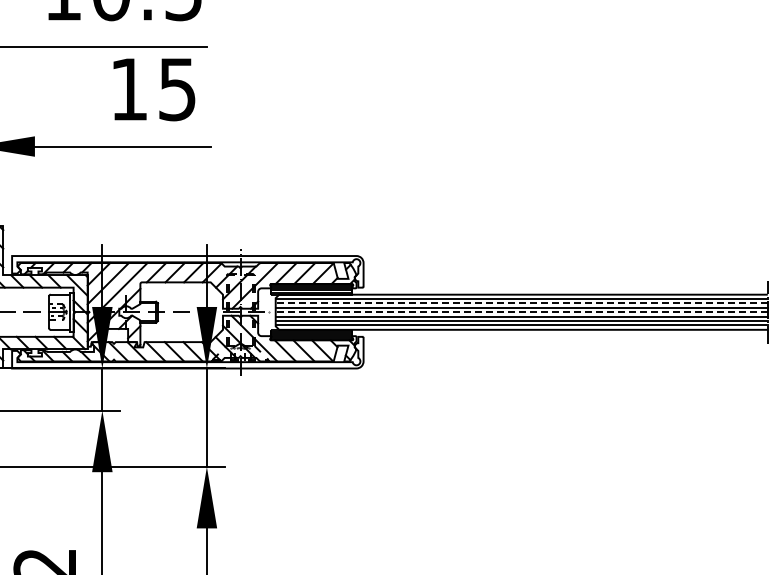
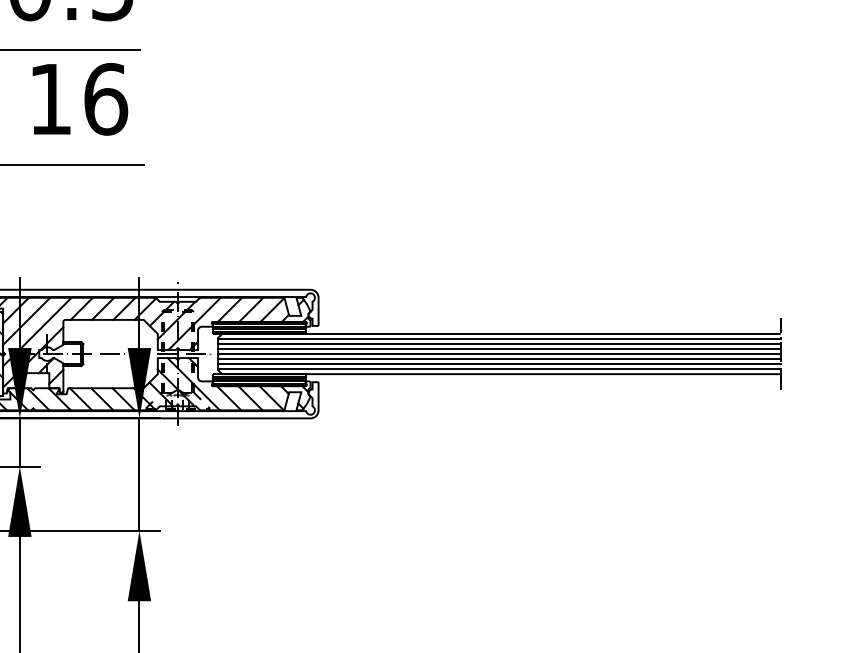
text: (177, 89) -> (105, 99), 15 -> 16
line: (521, 303) -> (499, 344), dashed -> solid
line: (521, 312) -> (499, 354), dashed -> solid

